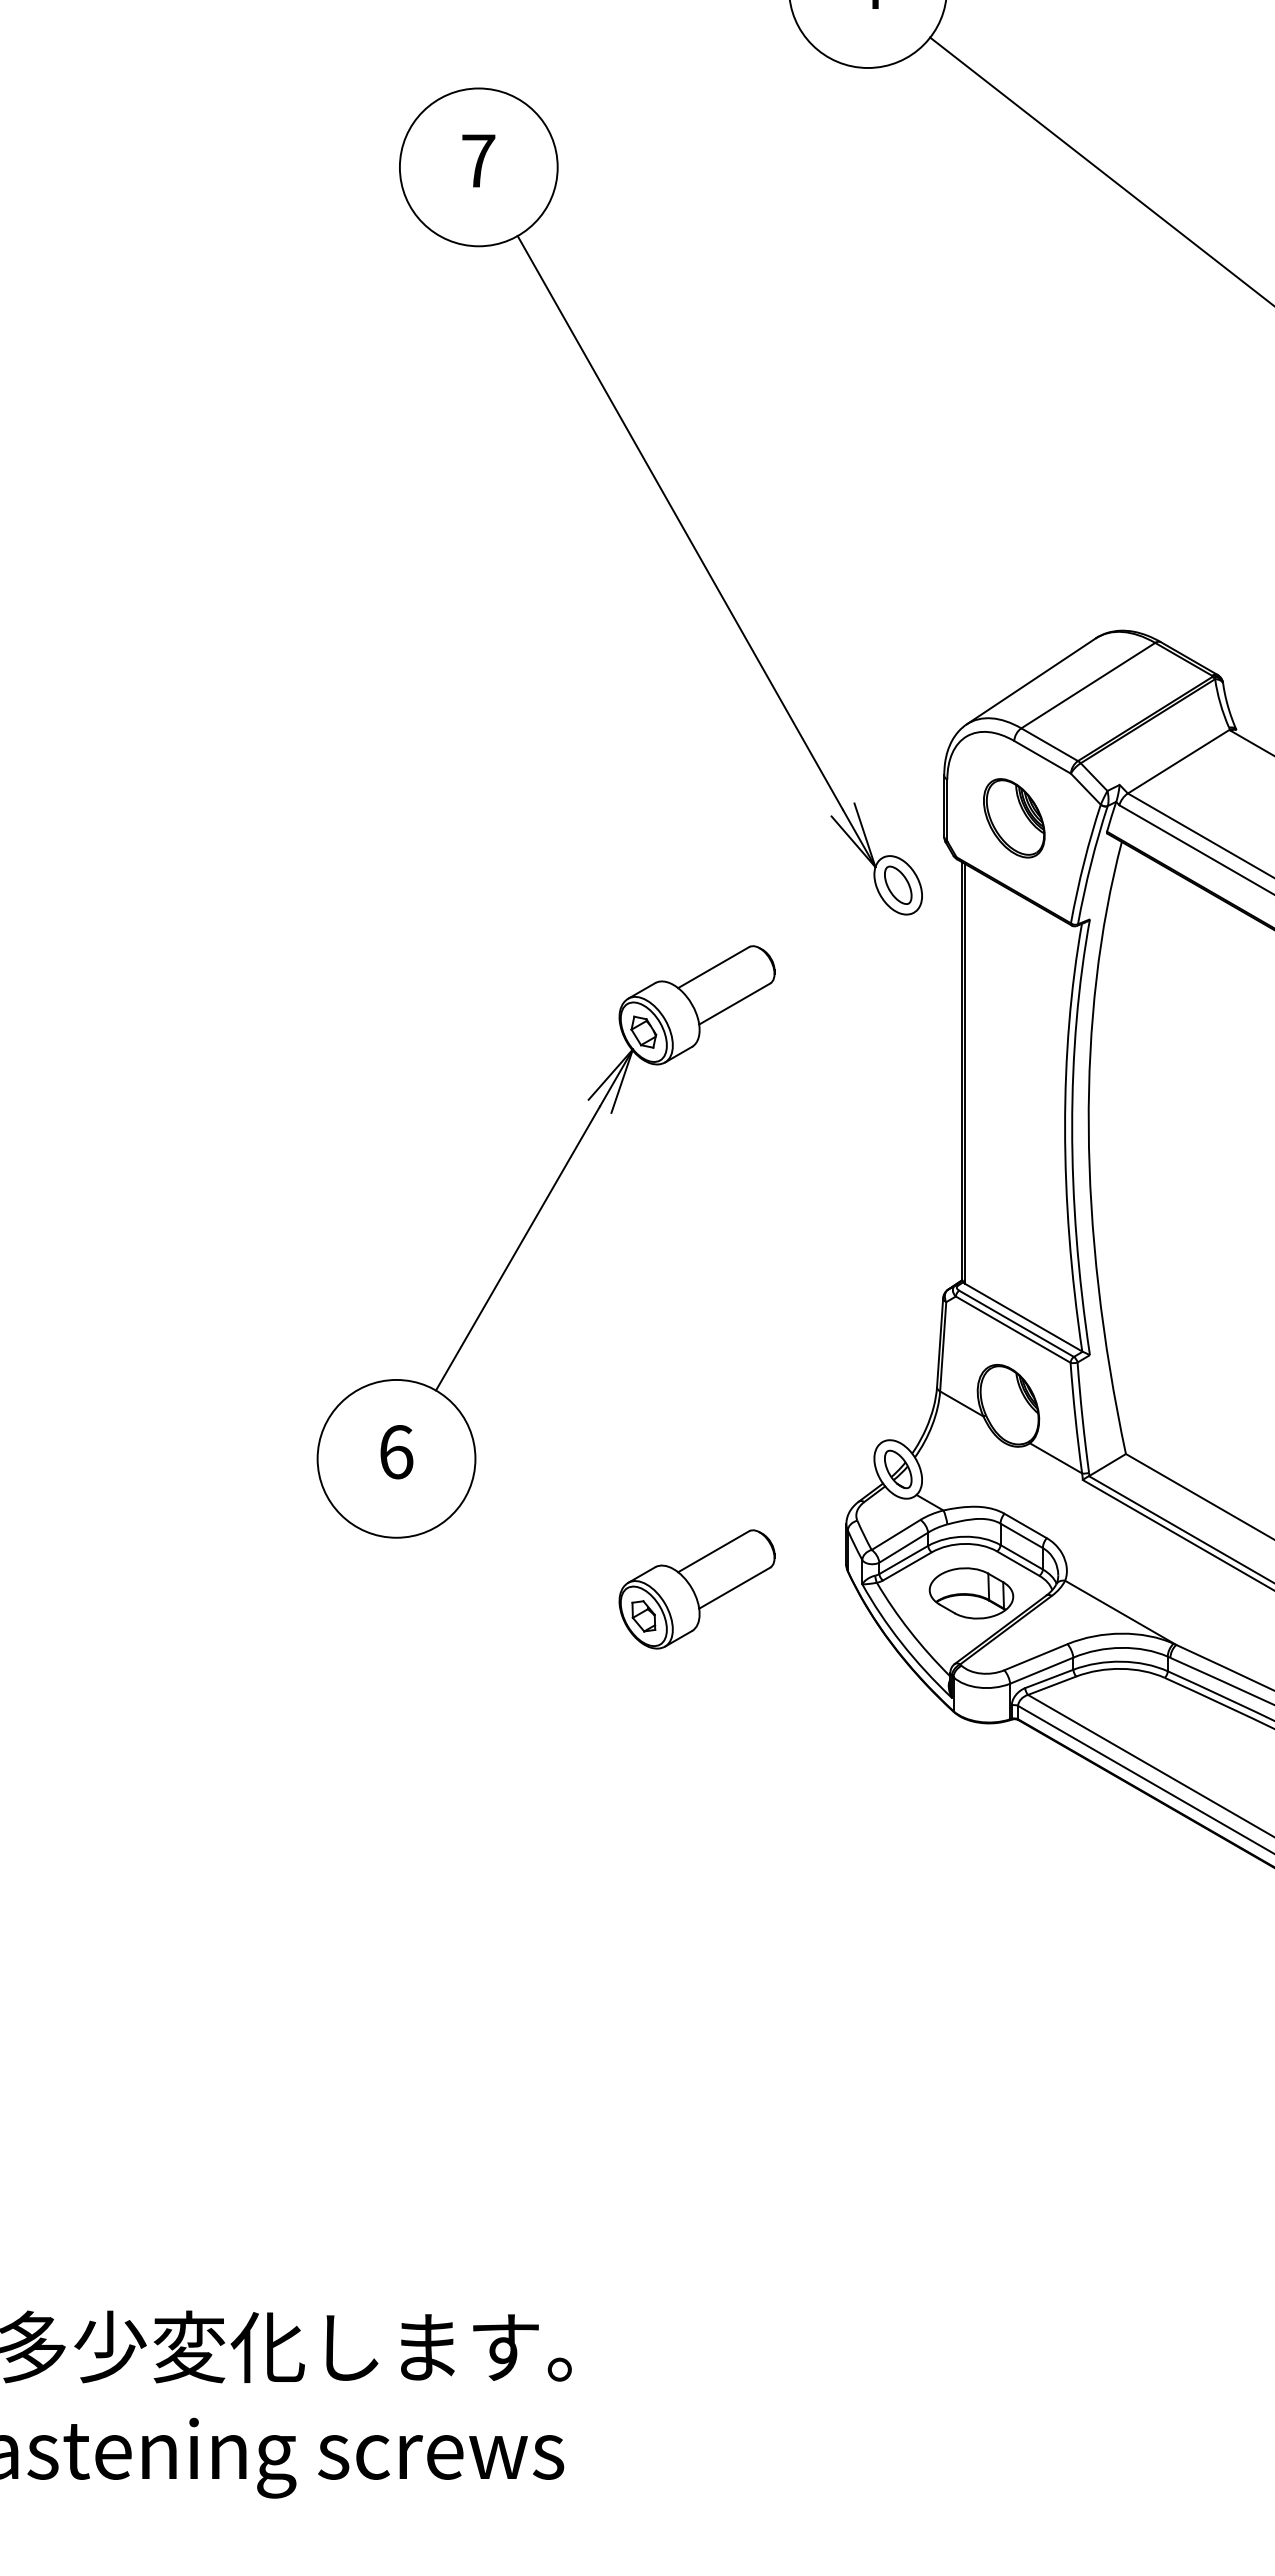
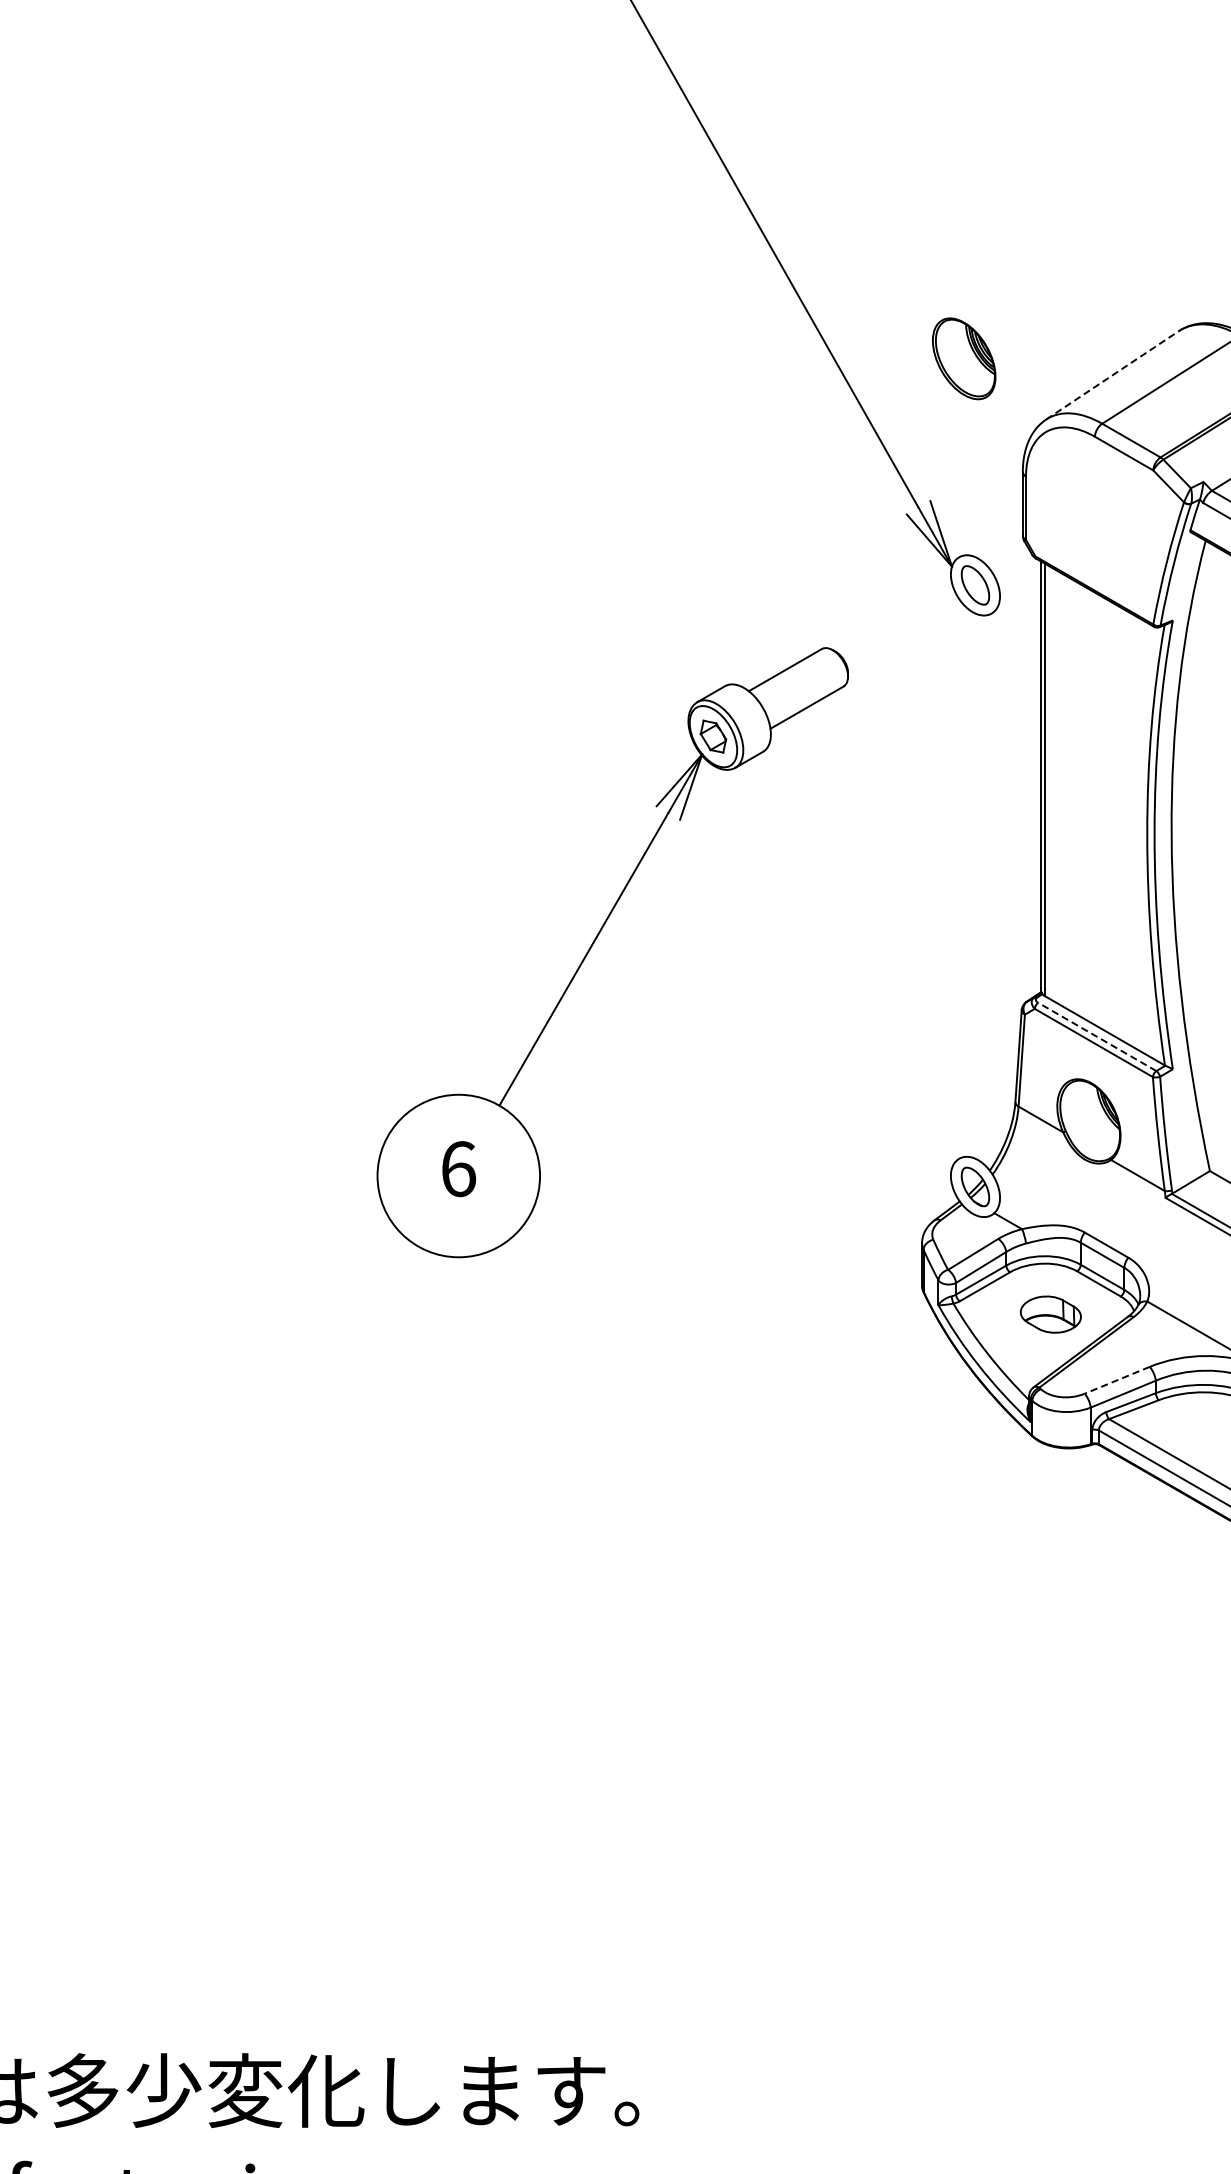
line: (1031, 681) -> (1112, 375), solid -> dashed
part: (1014, 818) -> (964, 359), moved
line: (1016, 1323) -> (1097, 1036), solid -> dashed
part: (696, 1589) -> (767, 1310), removed
part: (971, 1593) -> (1050, 1314), size x0.7
line: (1035, 1657) -> (1116, 1380), solid -> dashed

